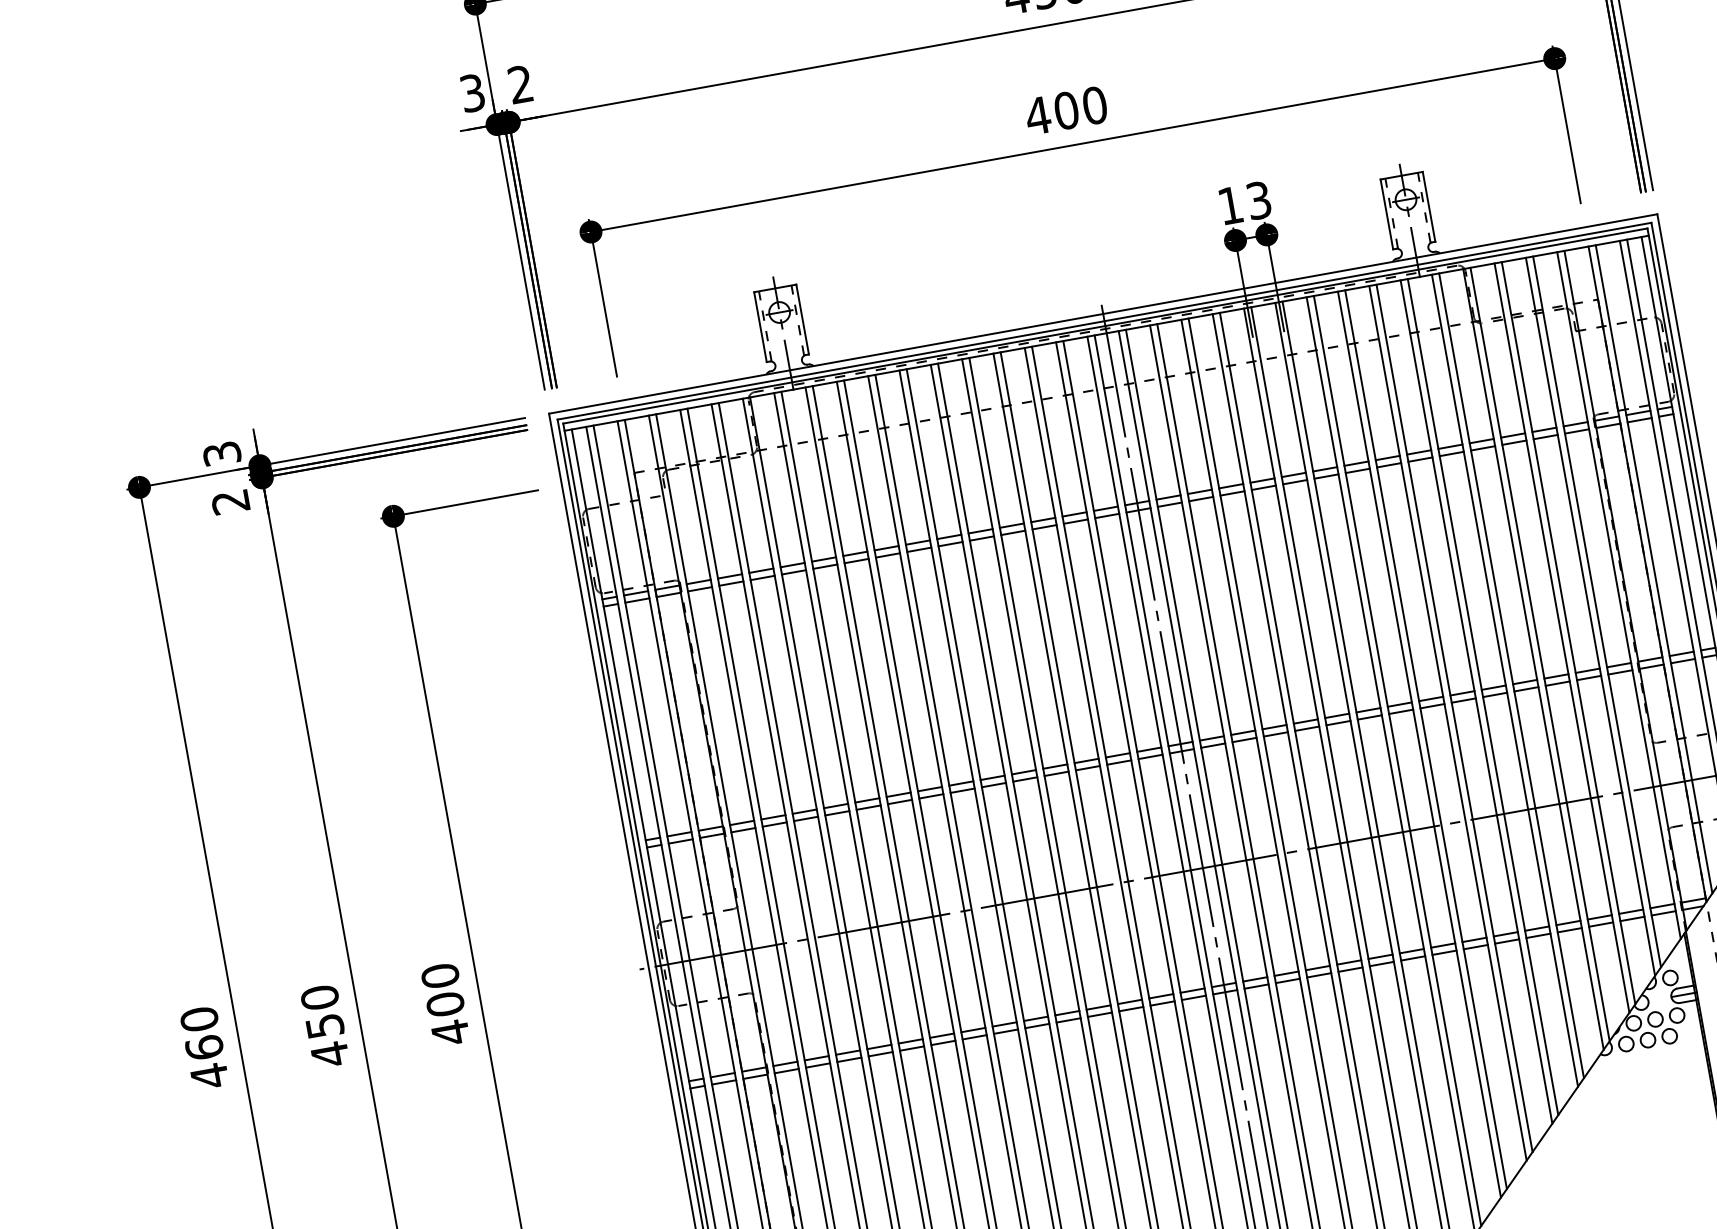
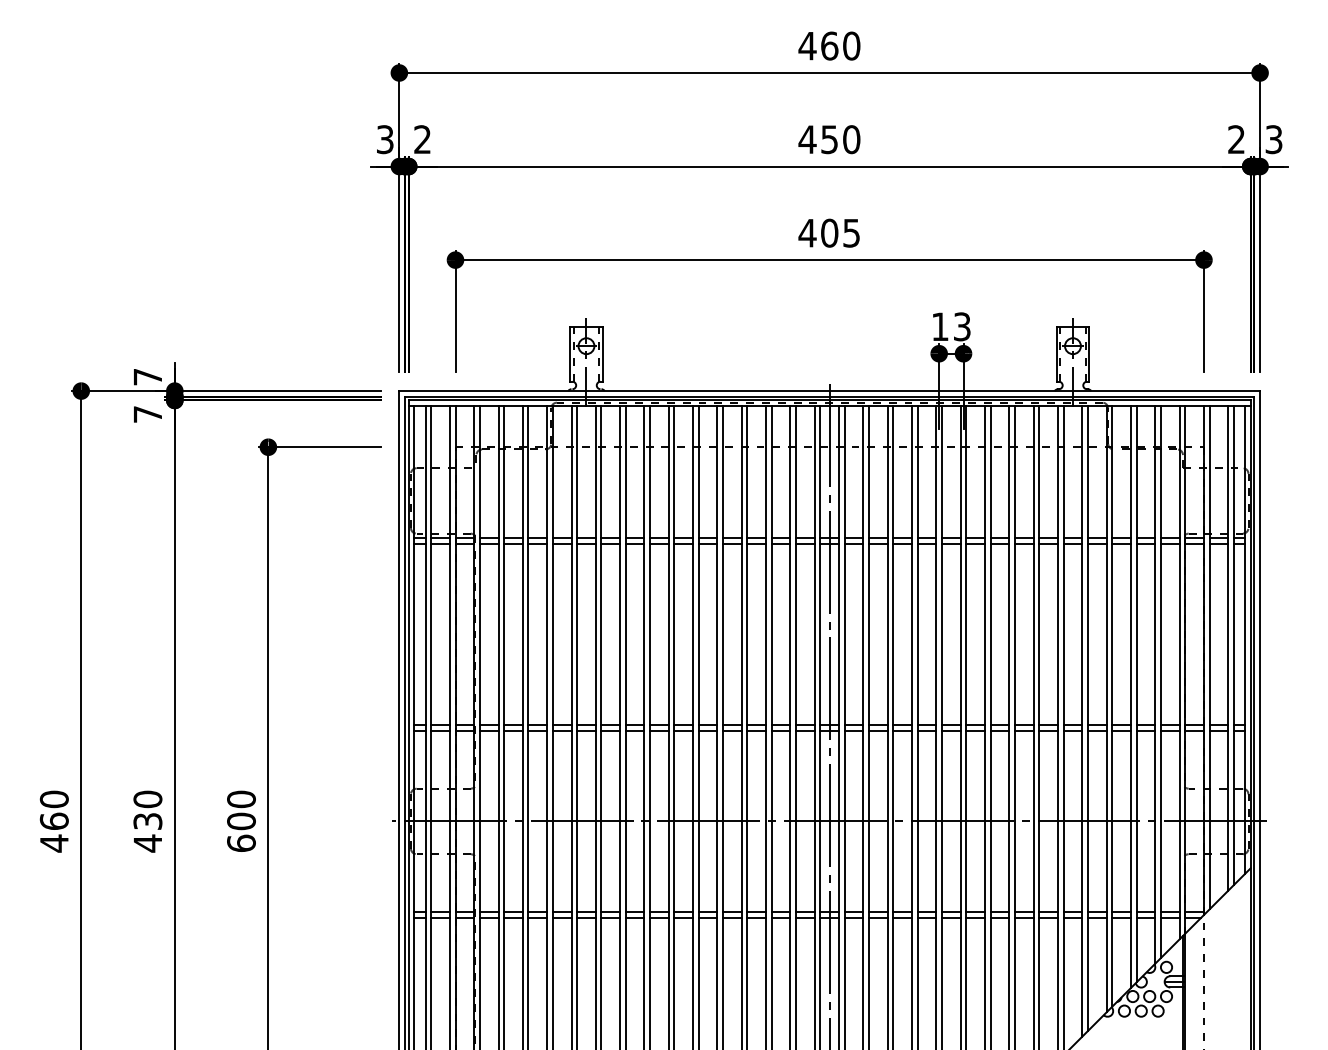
text: (1094, 104) -> (851, 232), 400 -> 405
text: (221, 453) -> (147, 376), 3 -> 7
text: (230, 502) -> (147, 414), 2 -> 7
text: (324, 1026) -> (147, 821), 450 -> 430
text: (450, 1032) -> (241, 843), 400 -> 600

